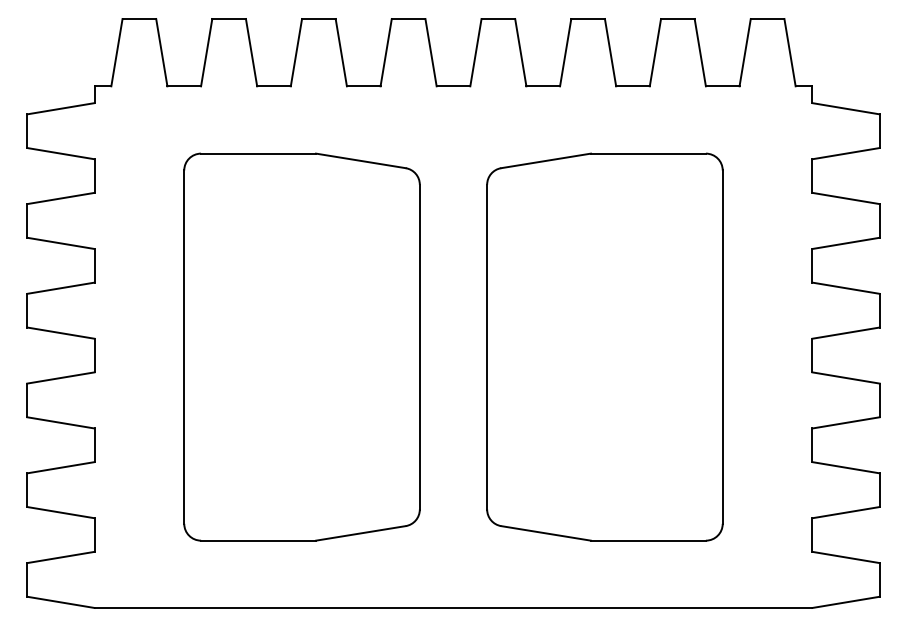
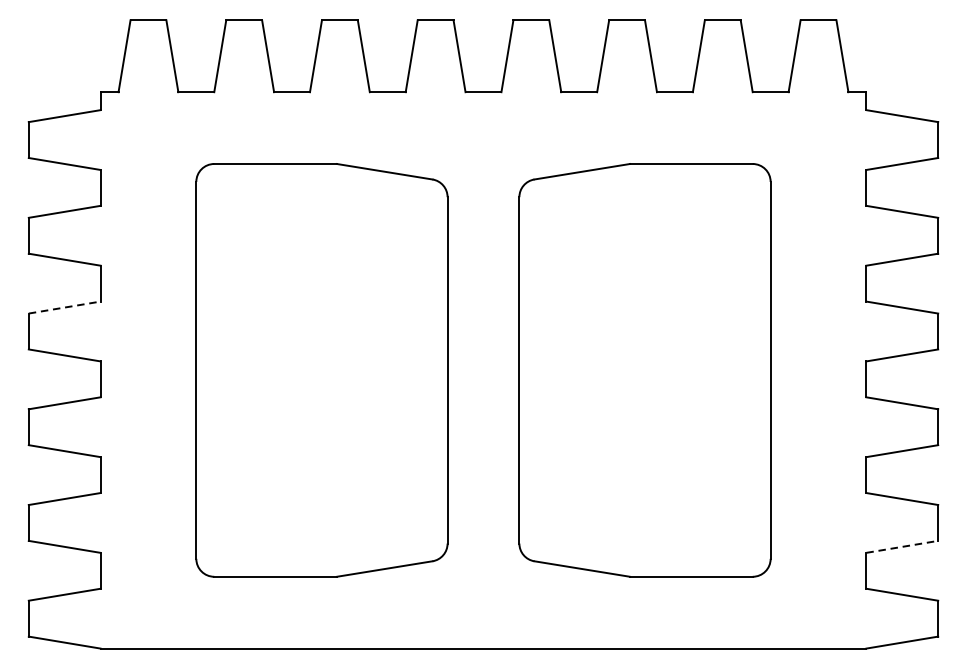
line: (61, 288) -> (65, 307), solid -> dashed
line: (846, 512) -> (902, 546), solid -> dashed

